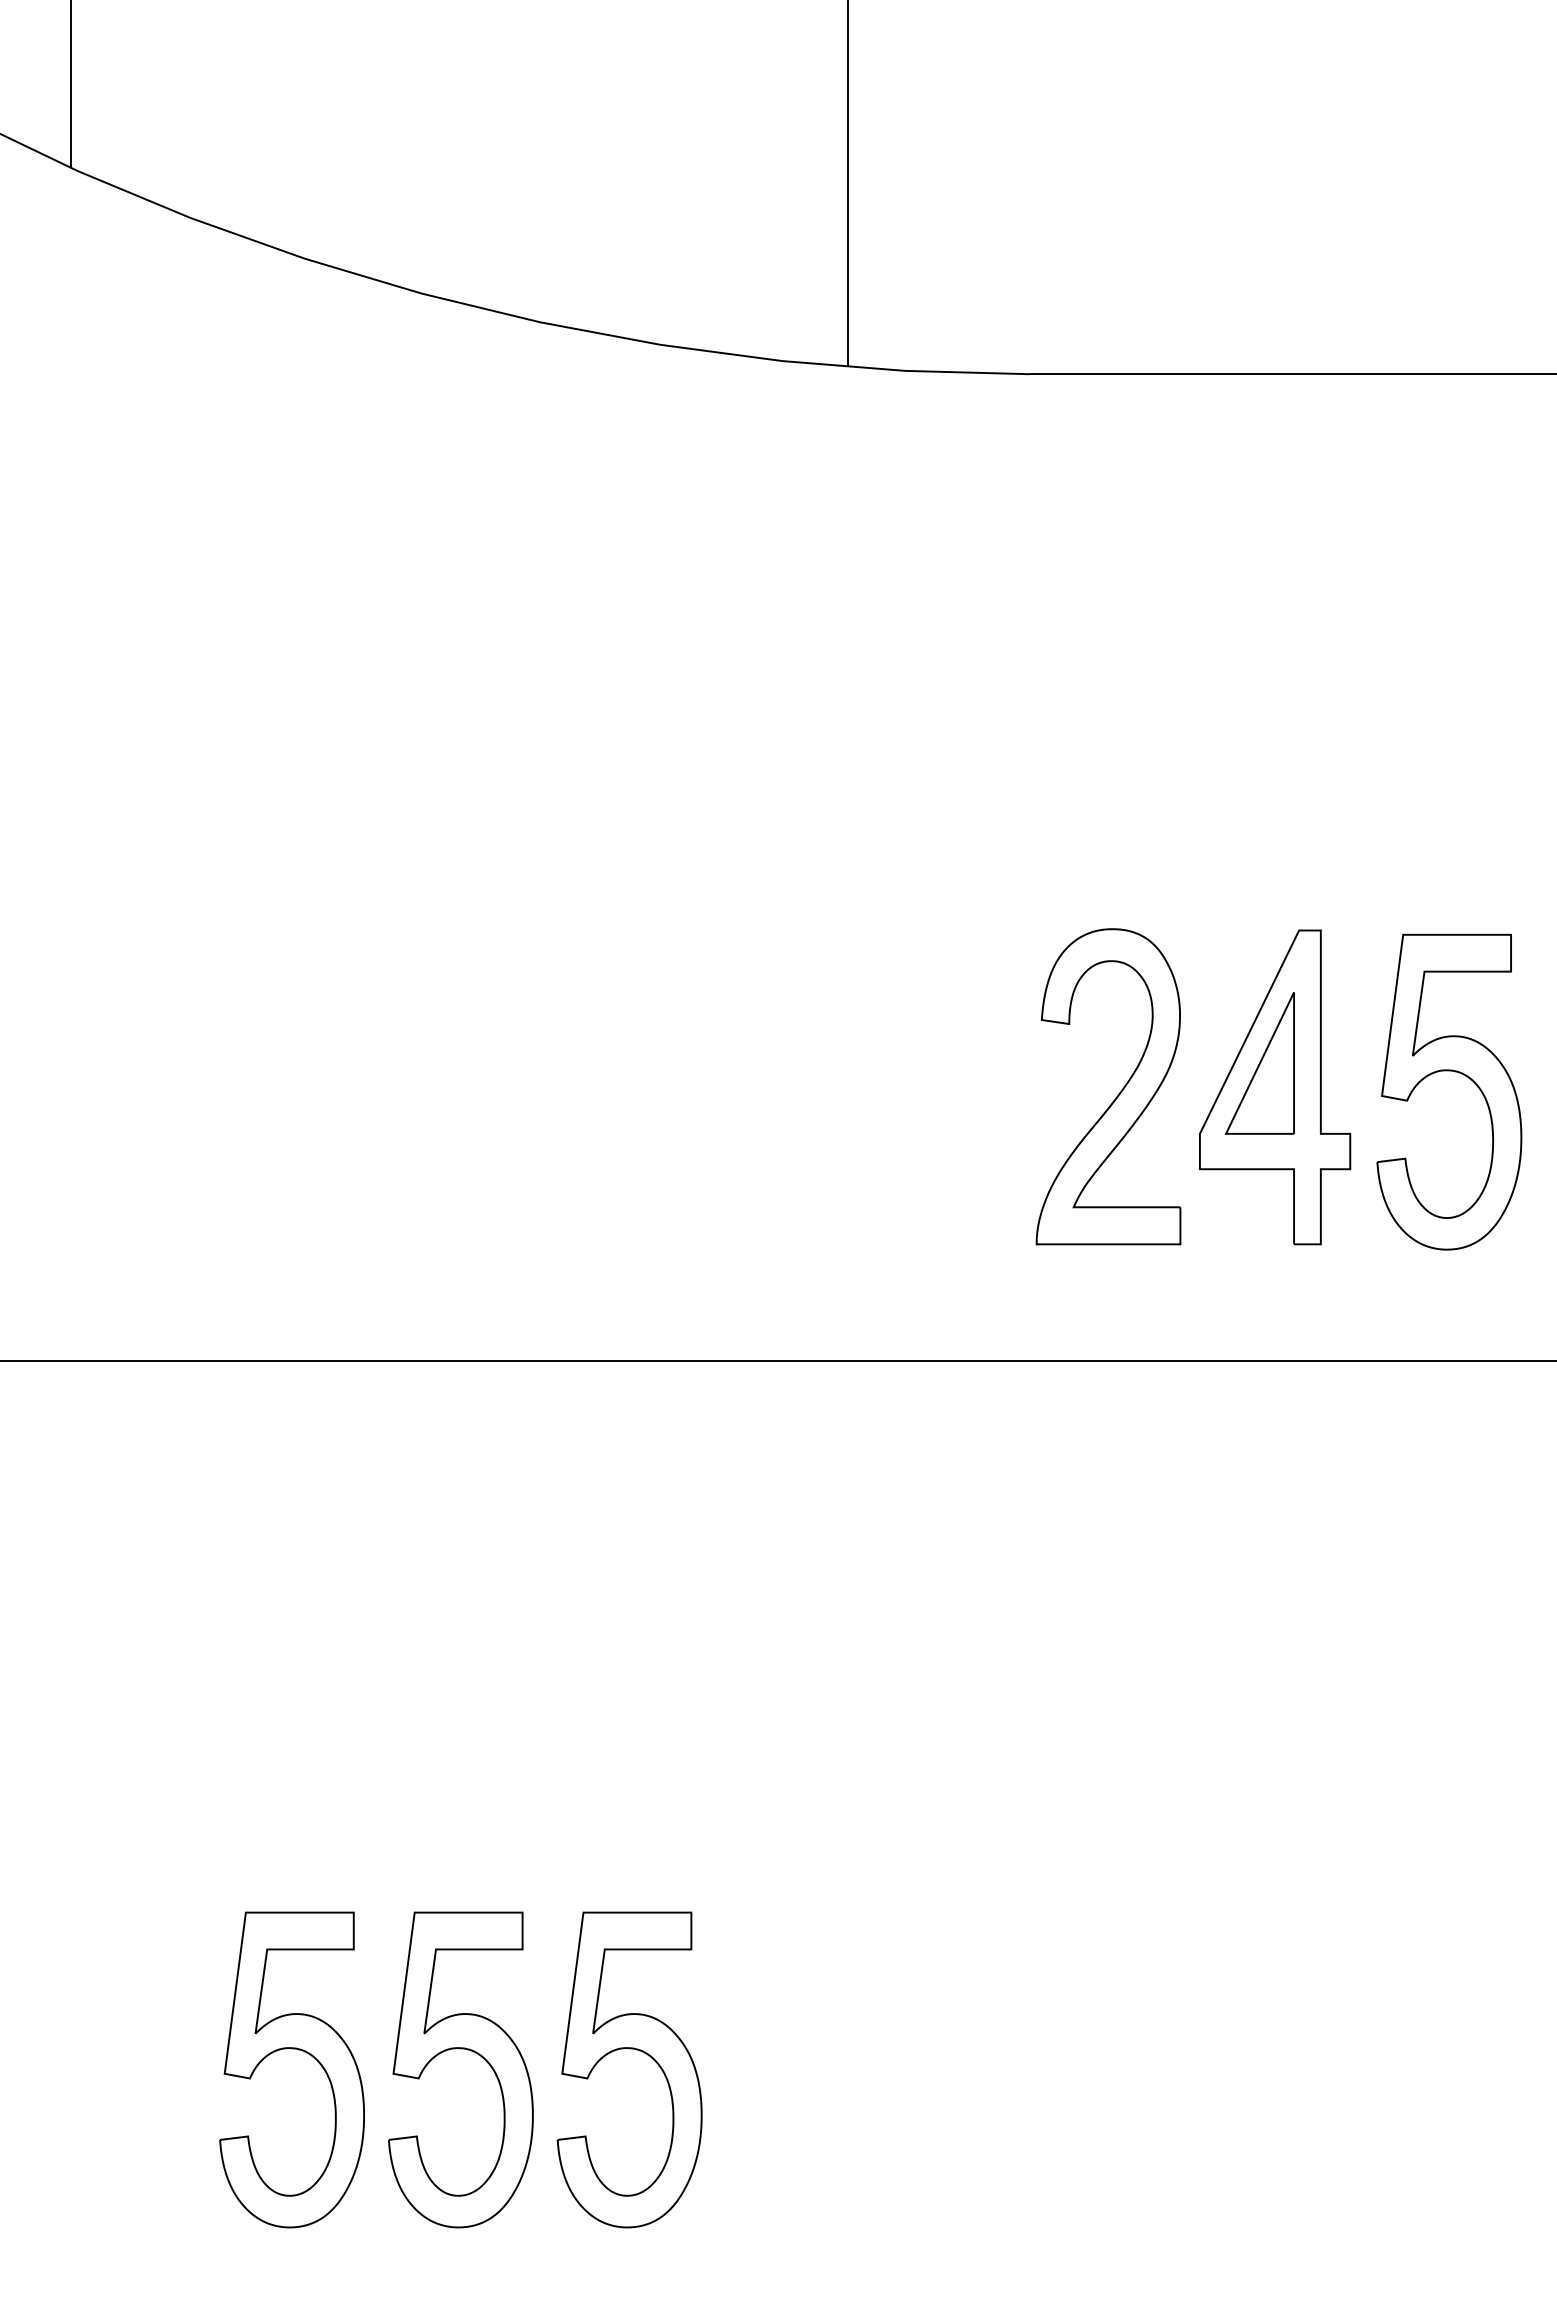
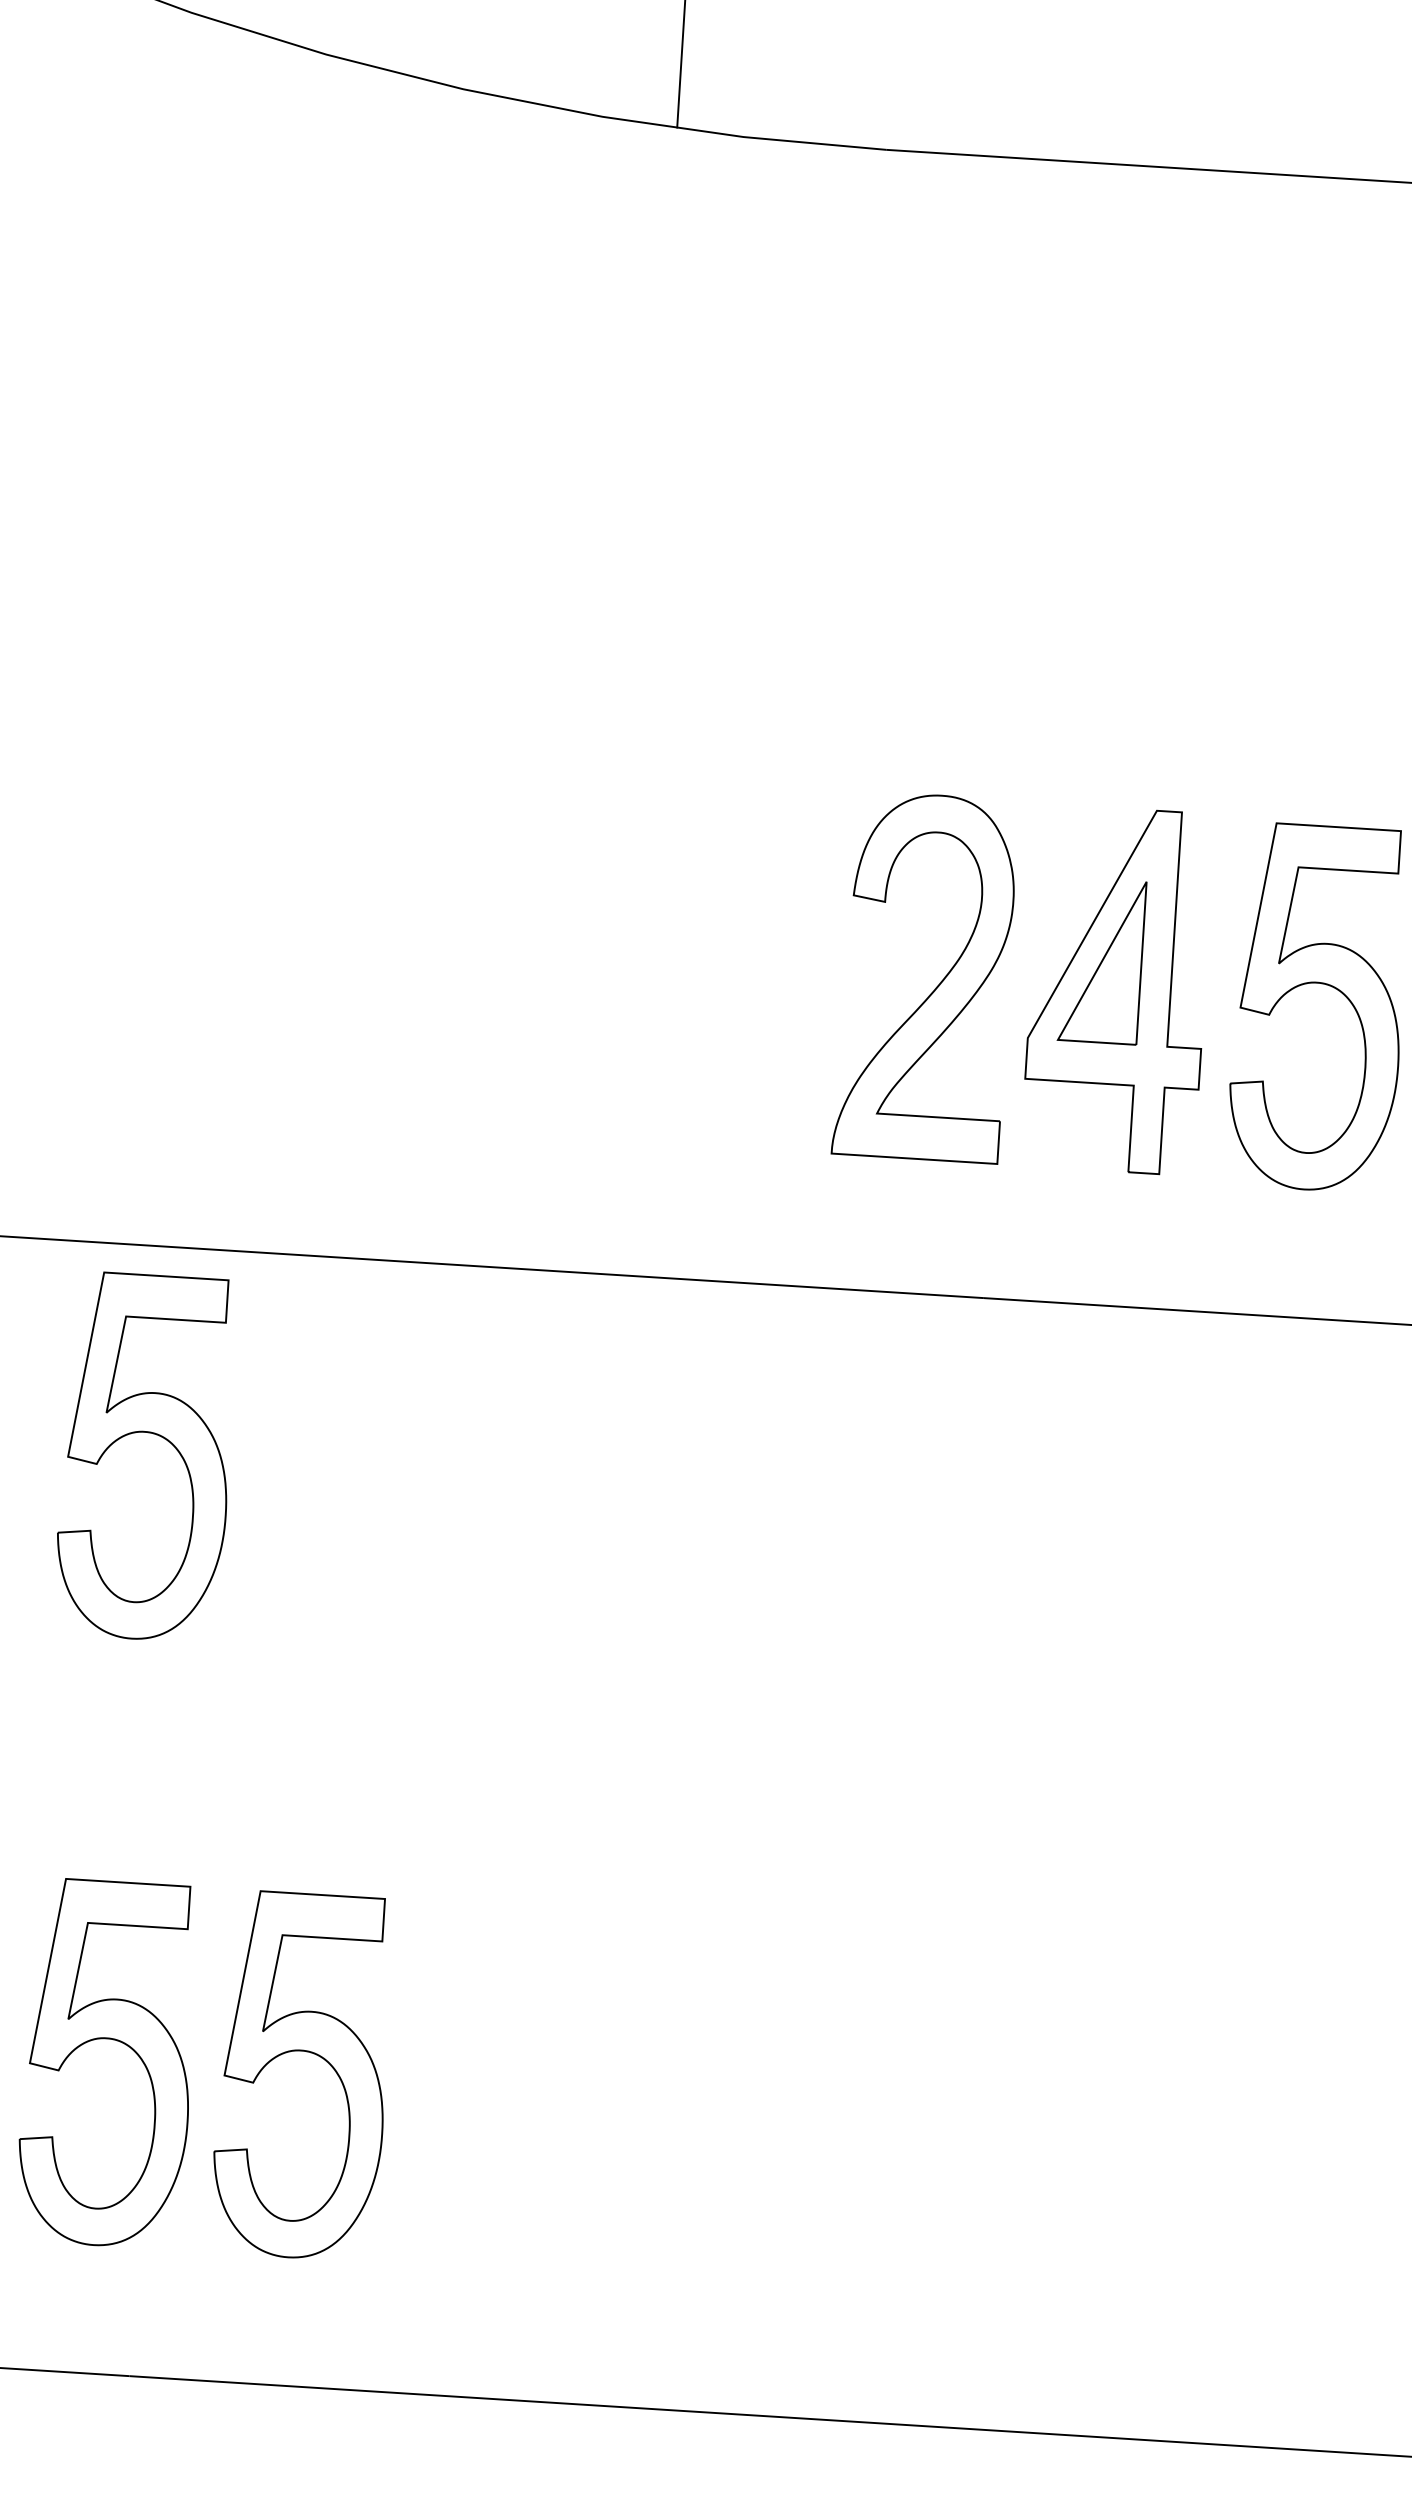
part: (460, 1523) -> (147, 1433), added

